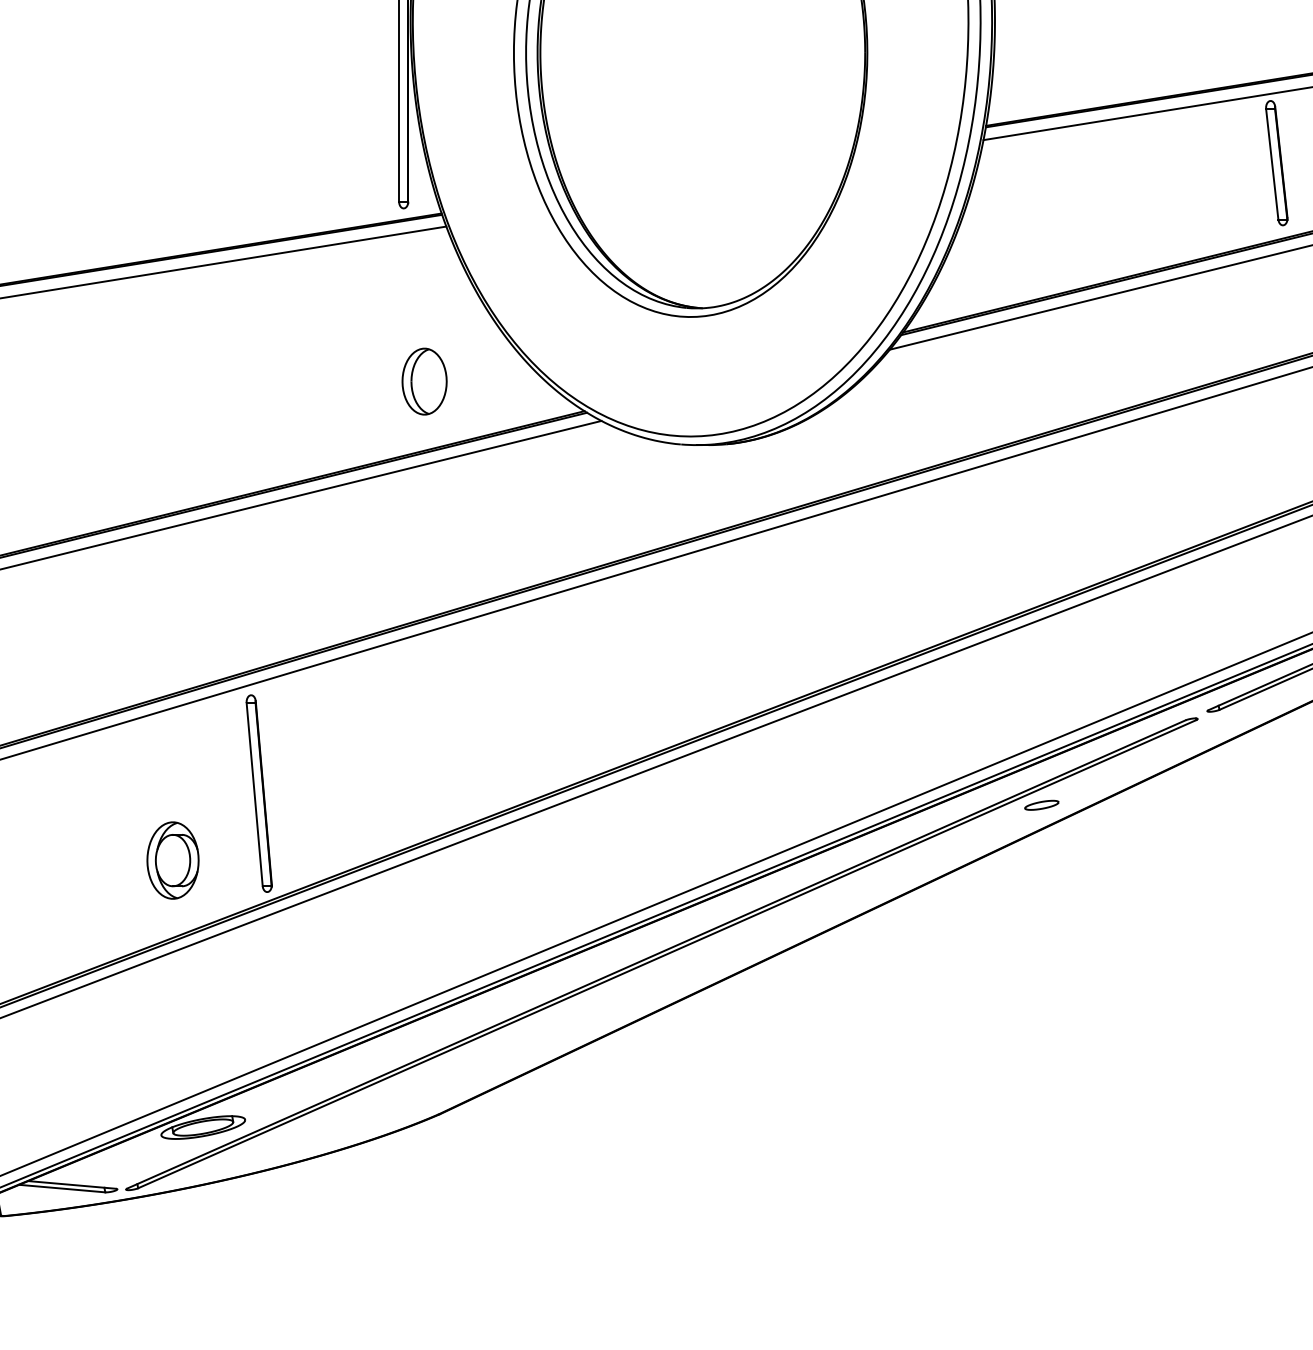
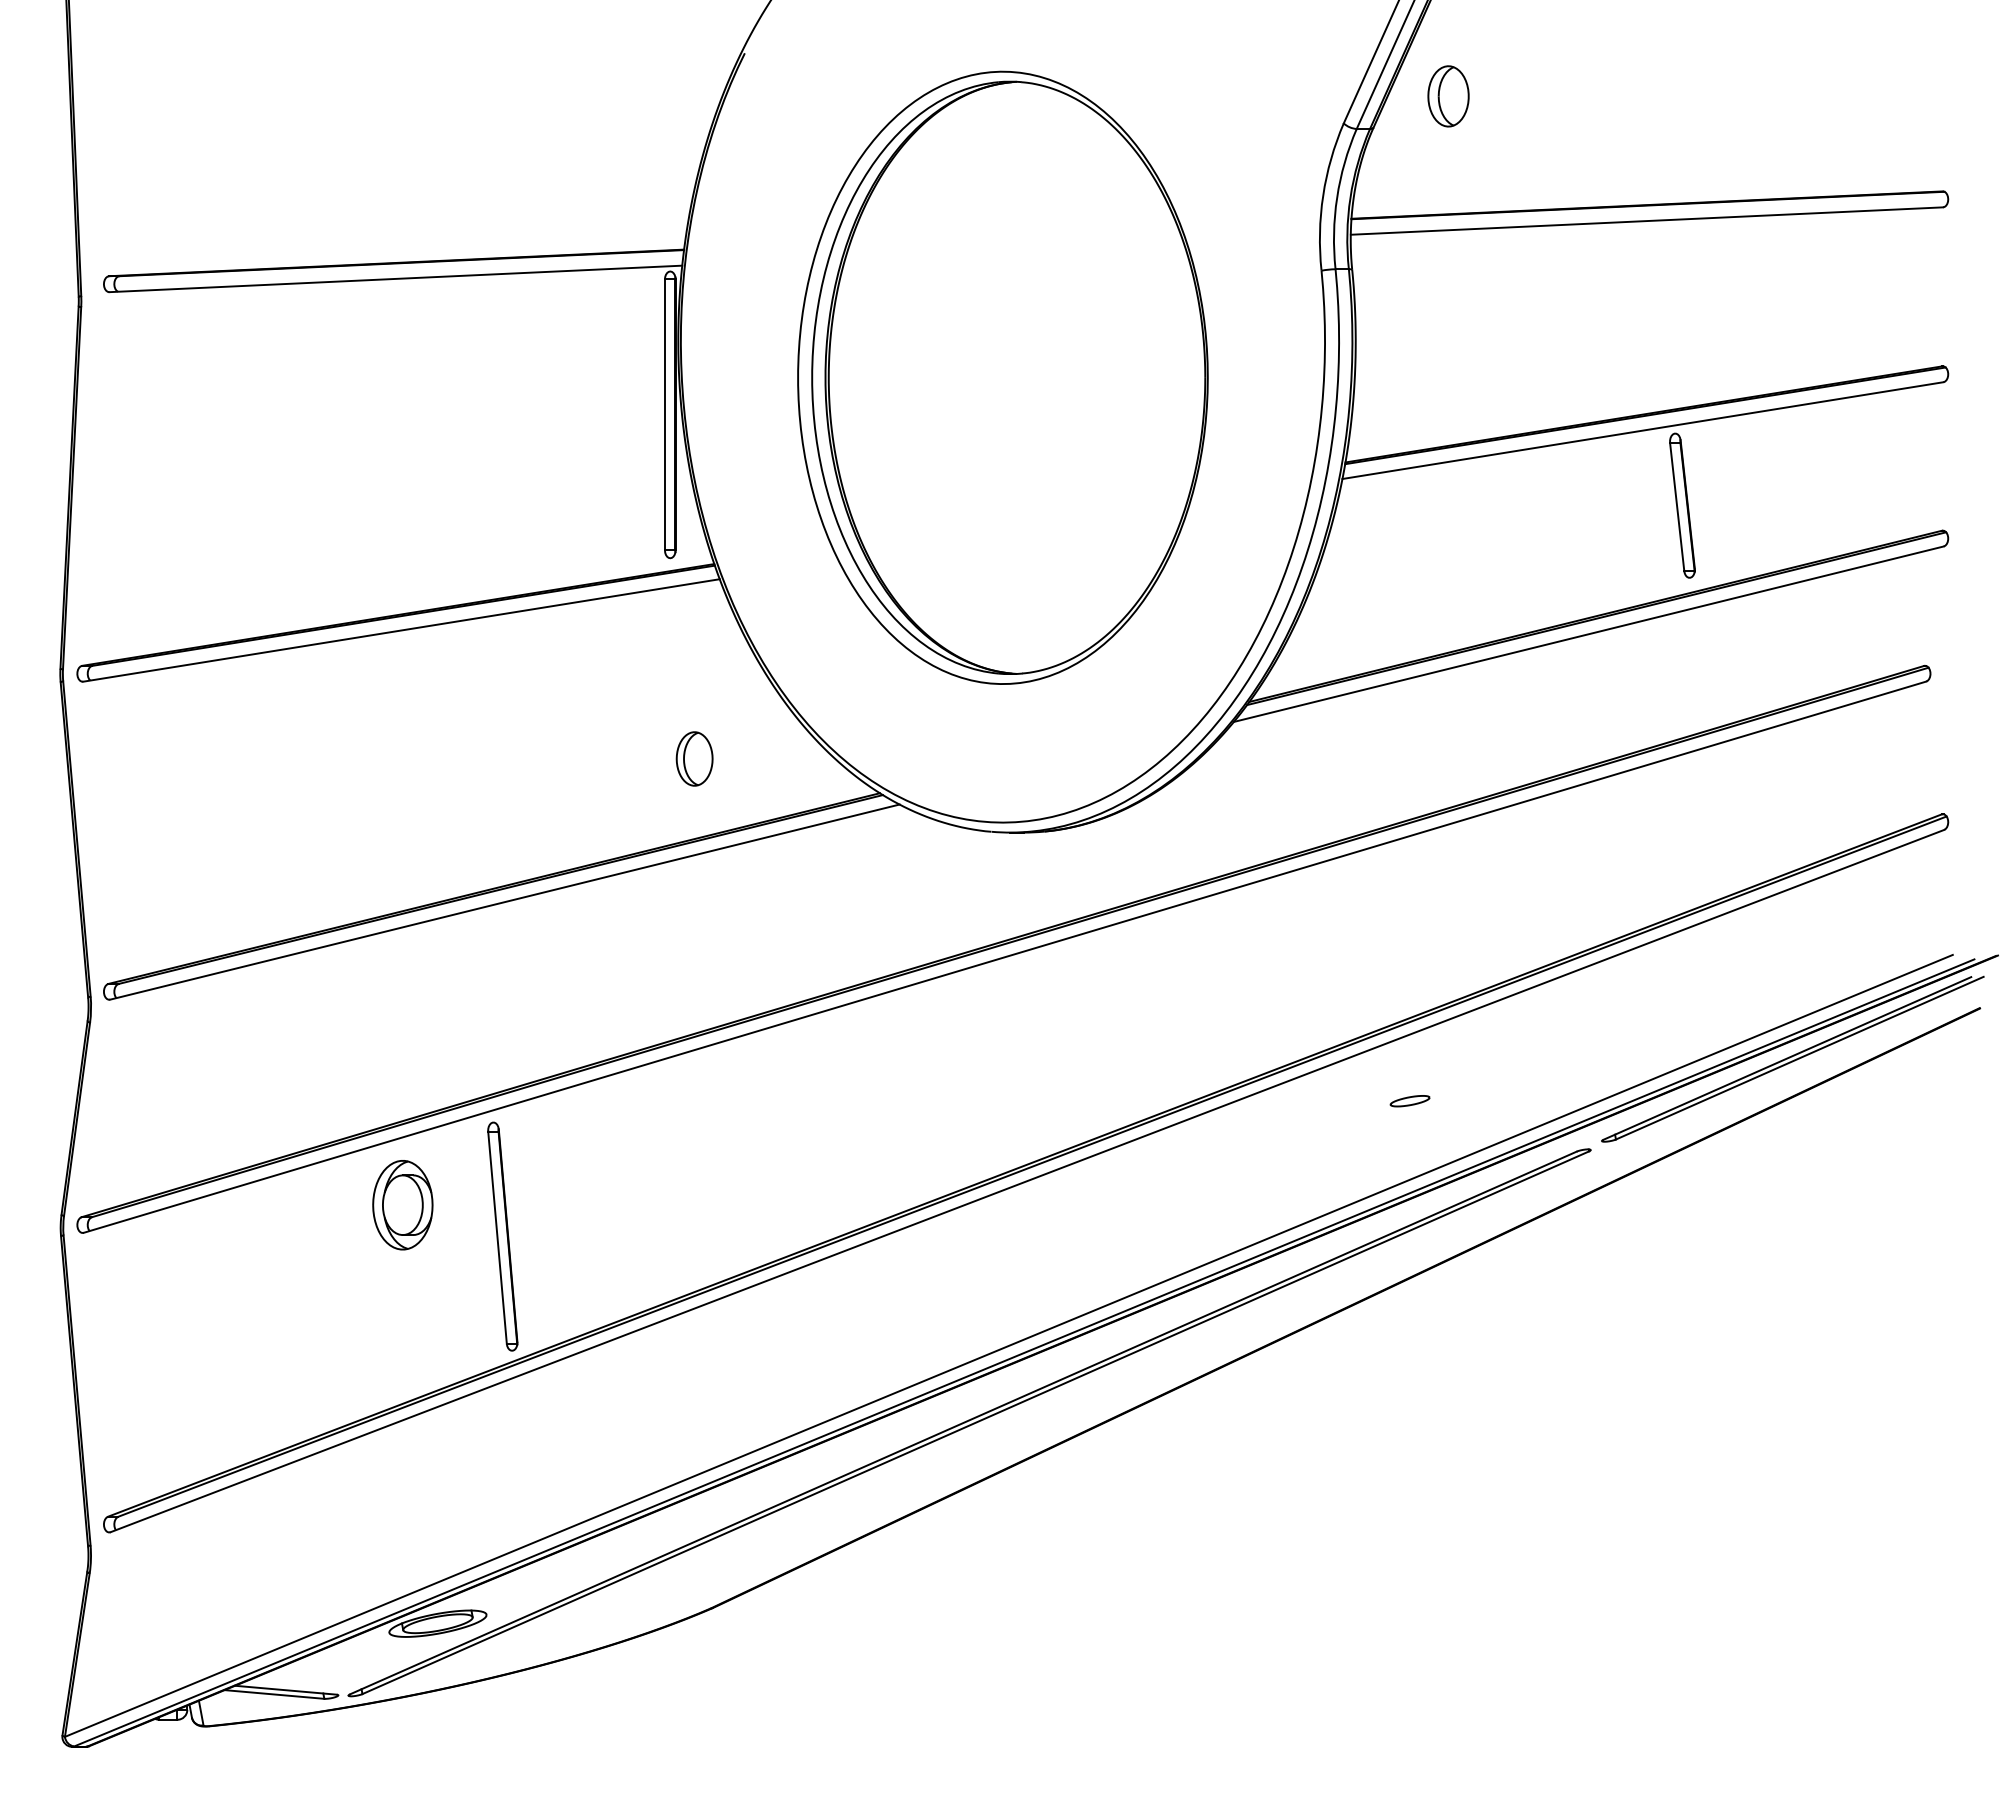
part: (424, 381) -> (694, 758), size x0.7
part: (1041, 805) -> (1409, 1101), moved
part: (172, 860) -> (402, 1205), moved

